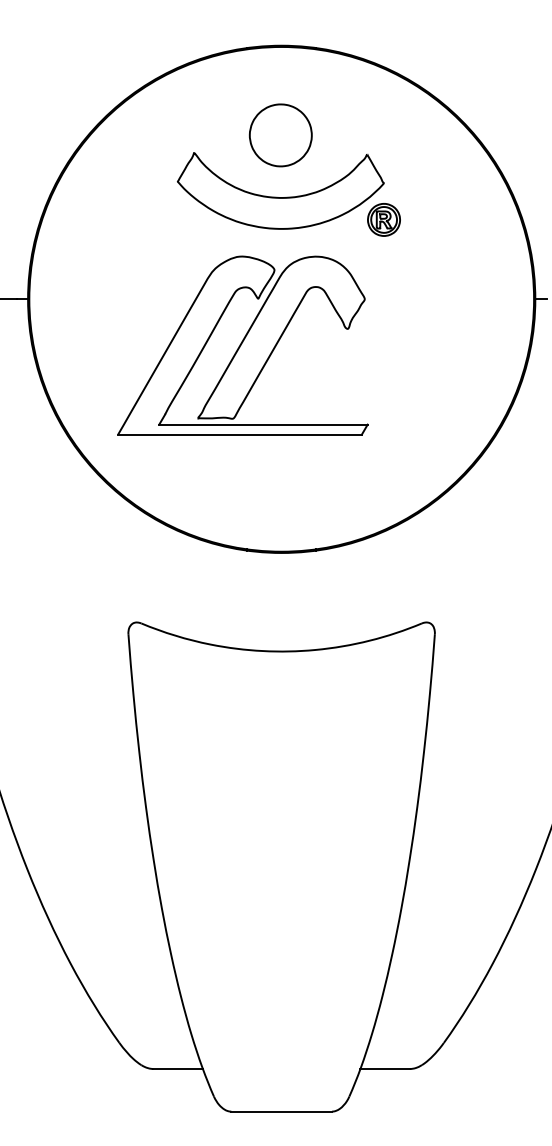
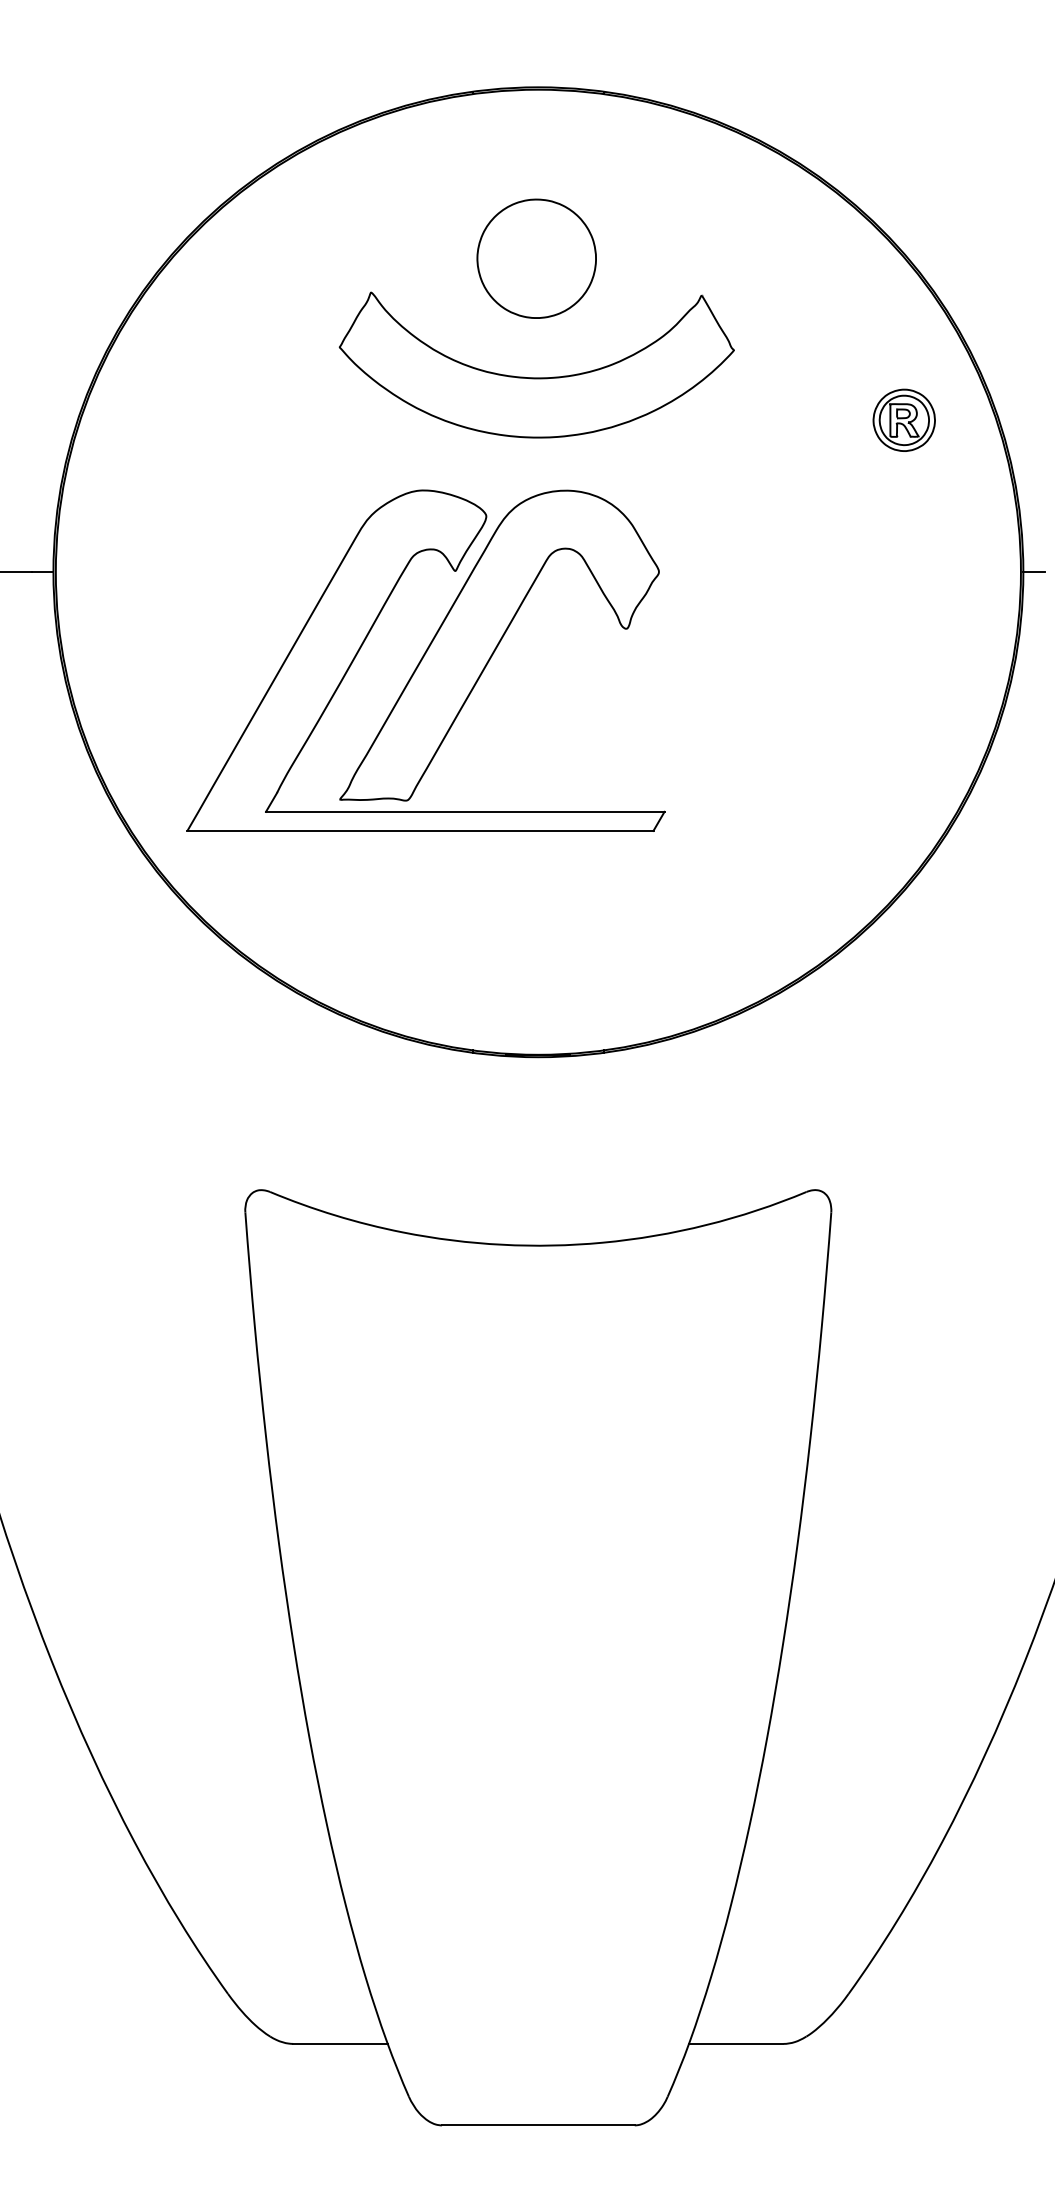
part: (383, 219) -> (903, 419), moved
part: (242, 345) -> (425, 660), moved

